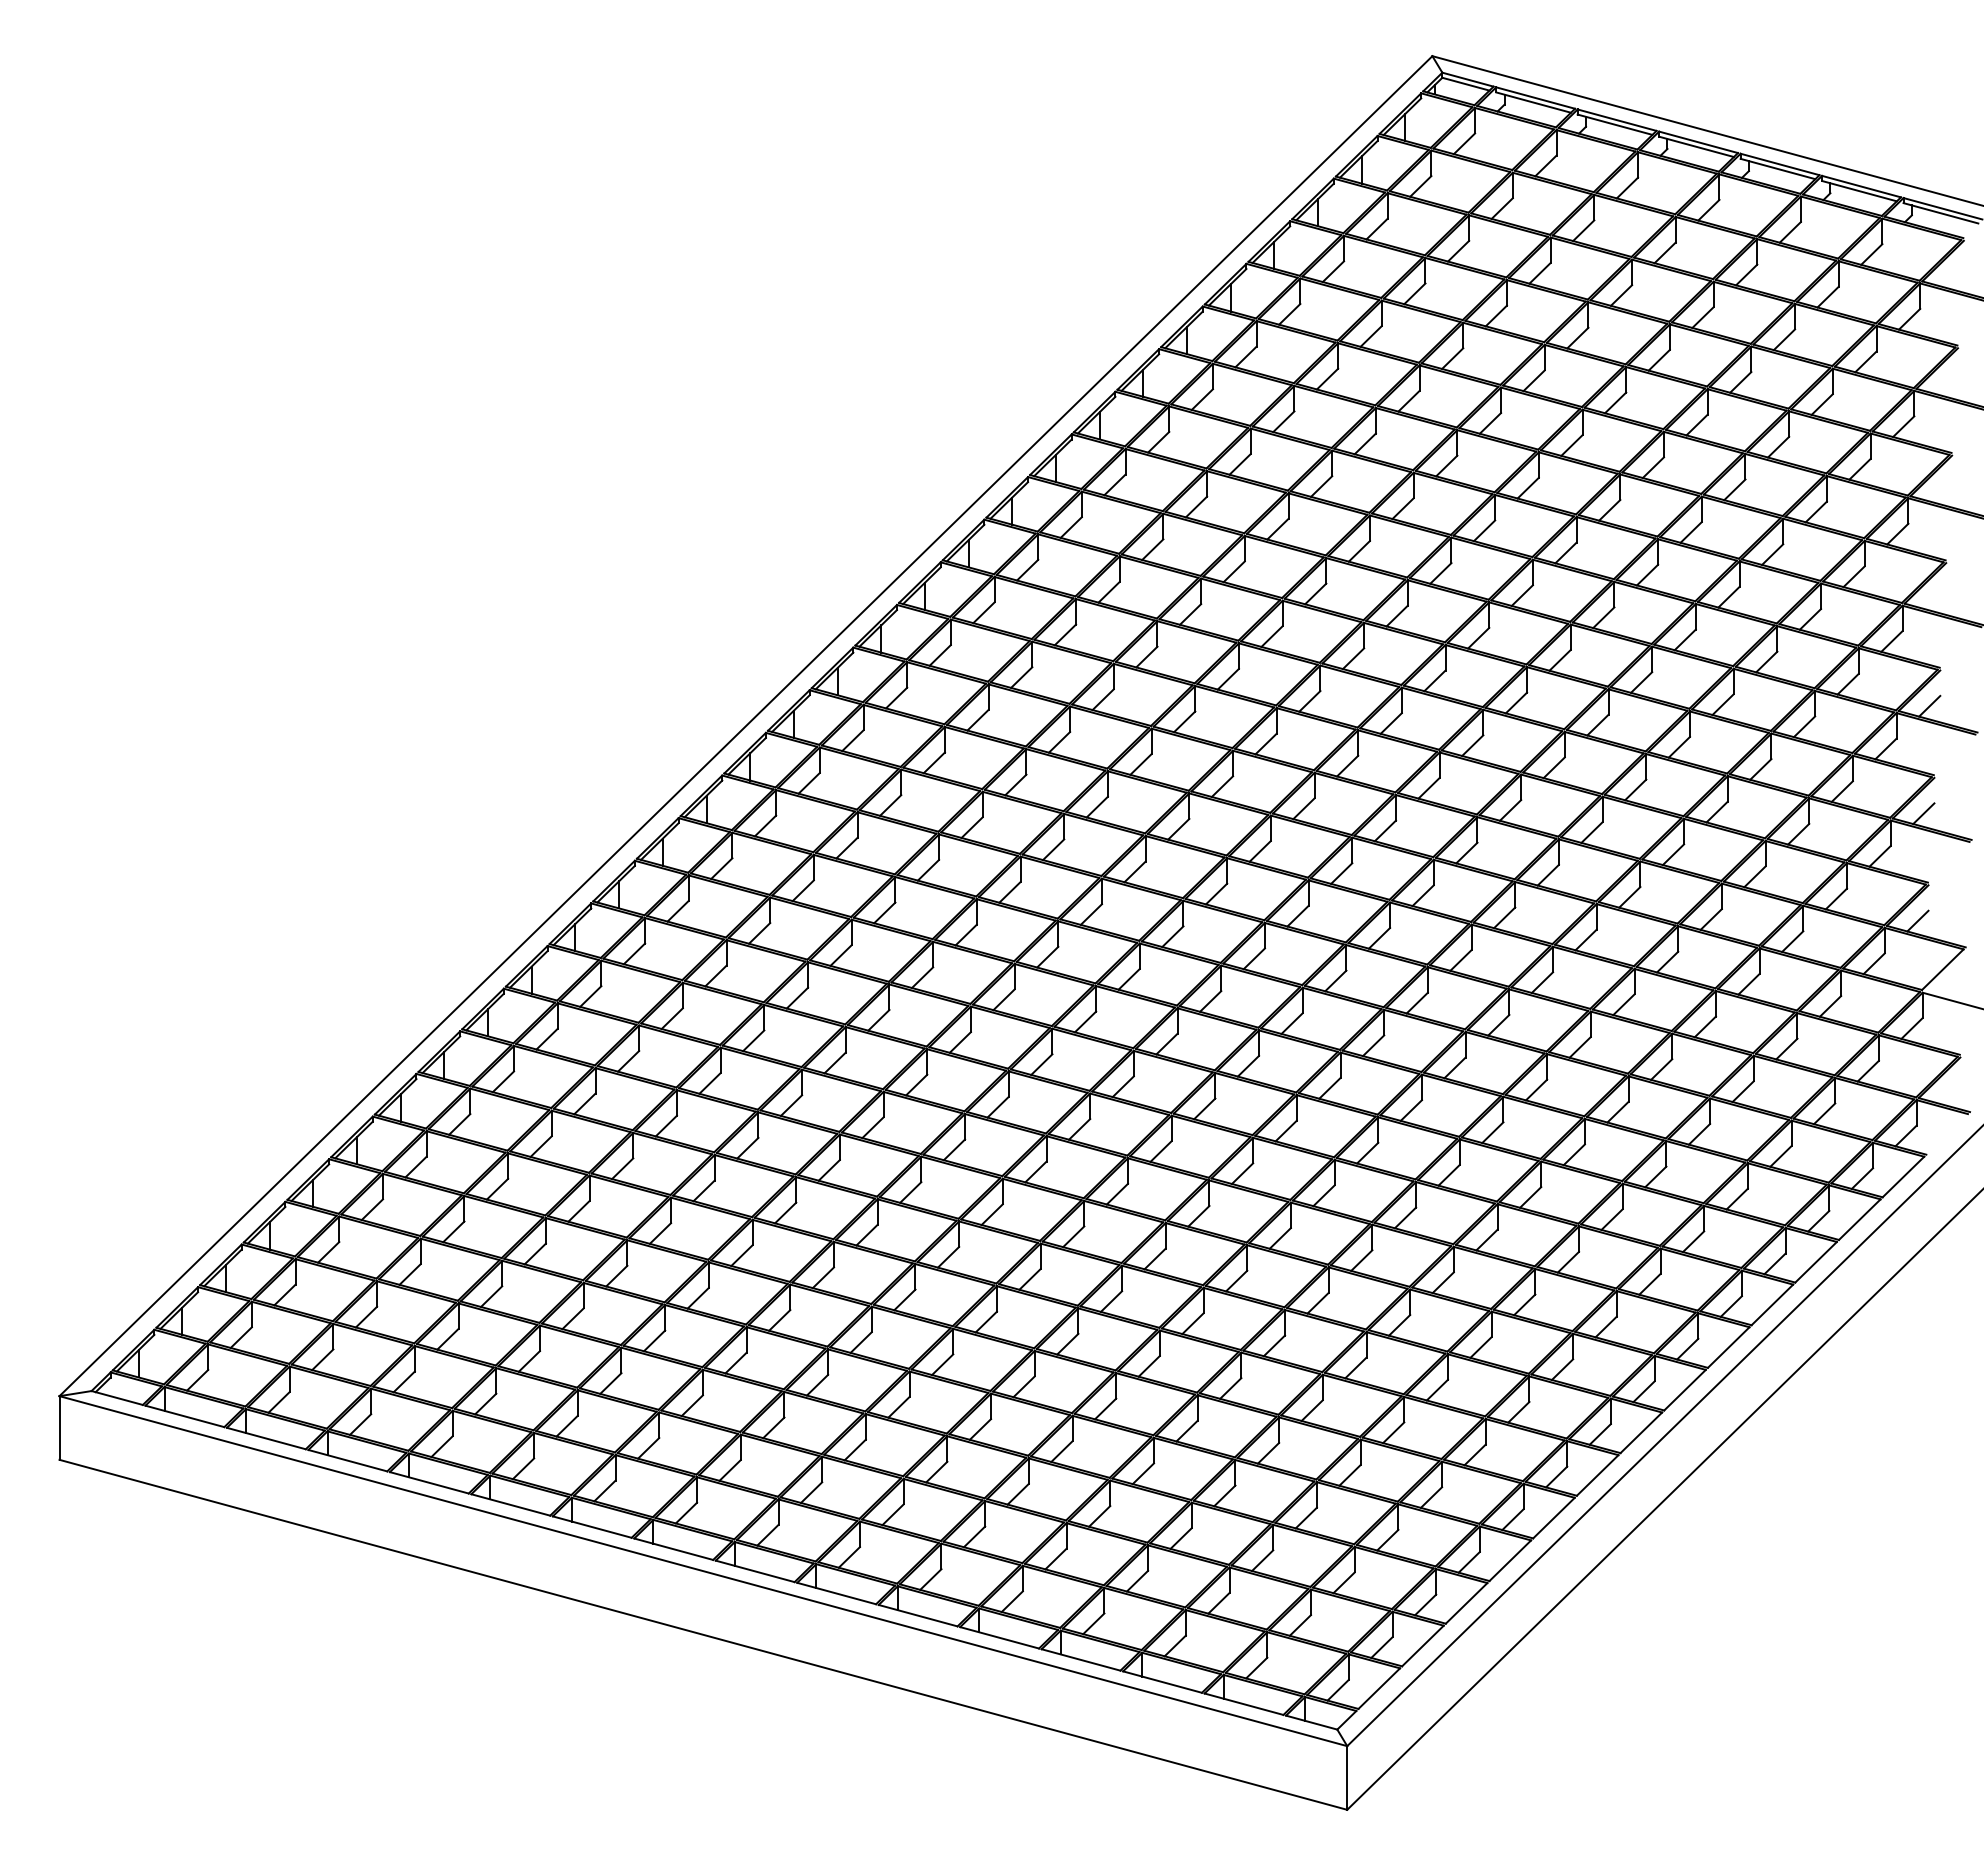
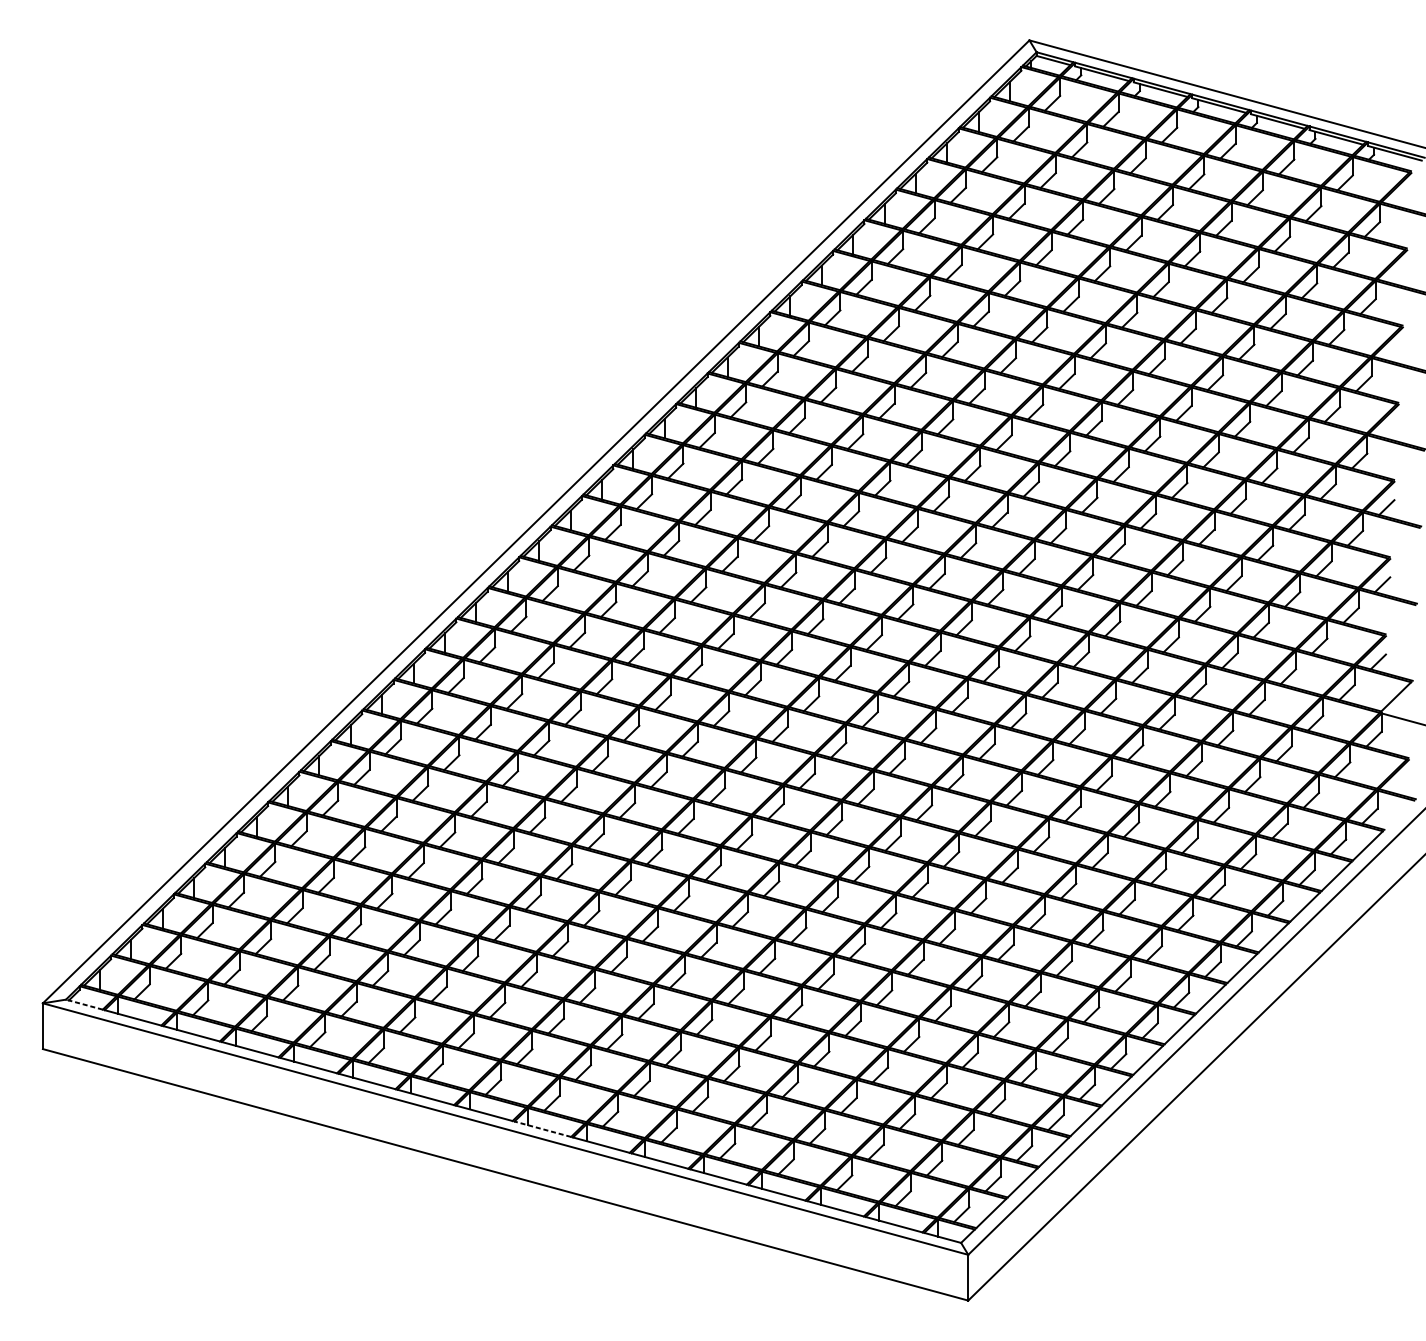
line: (117, 1398) -> (84, 1005), solid -> dashed
line: (755, 1571) -> (543, 1129), solid -> dashed

